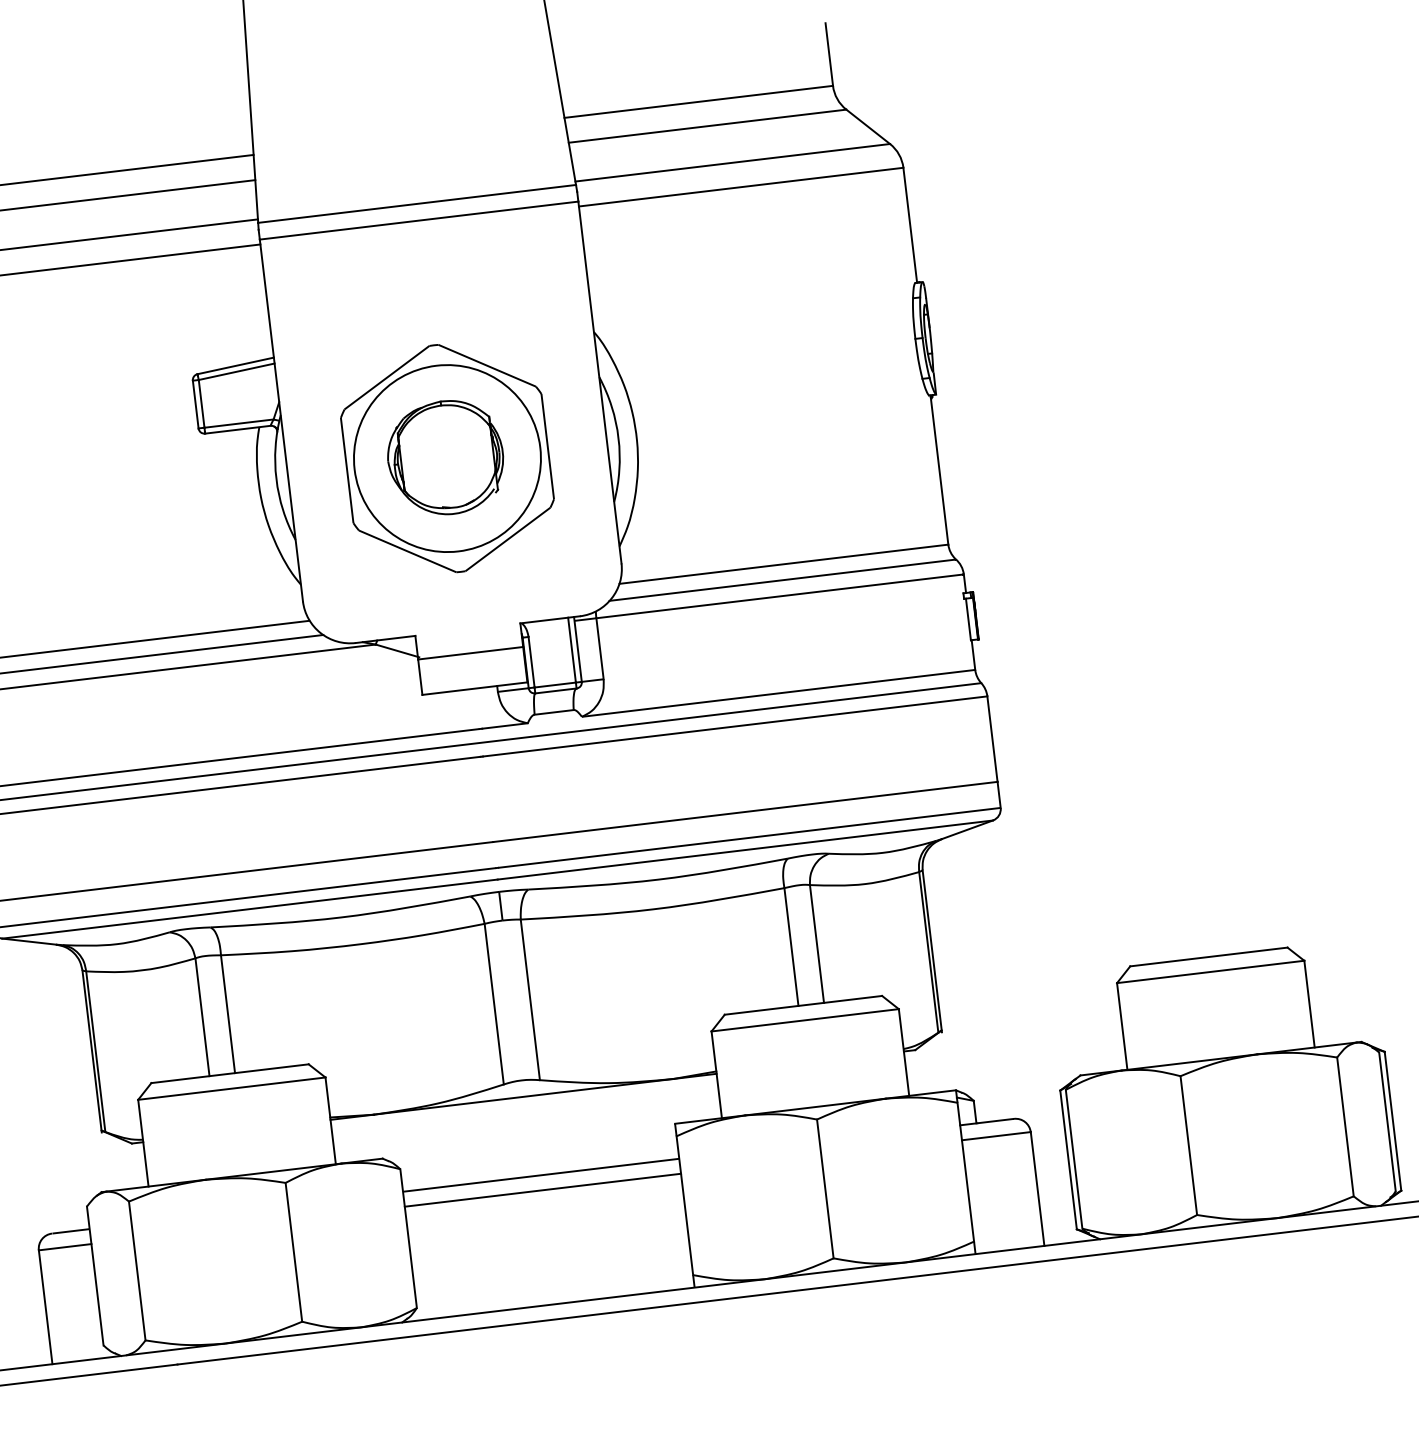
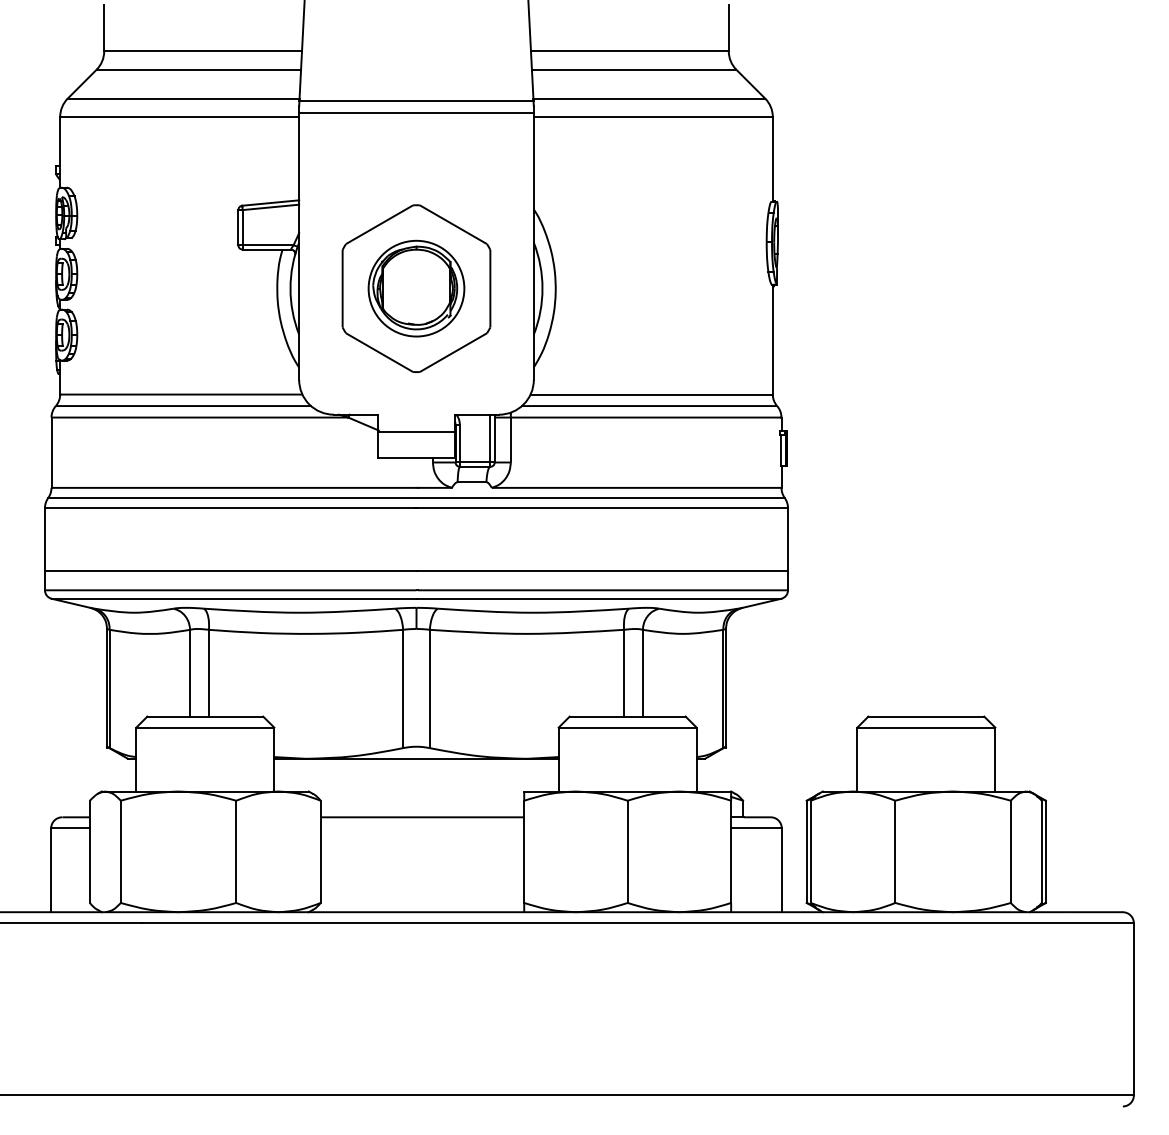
circle: (447, 458) -> (416, 288), size x0.7
line: (543, 1190) -> (422, 828), removed

